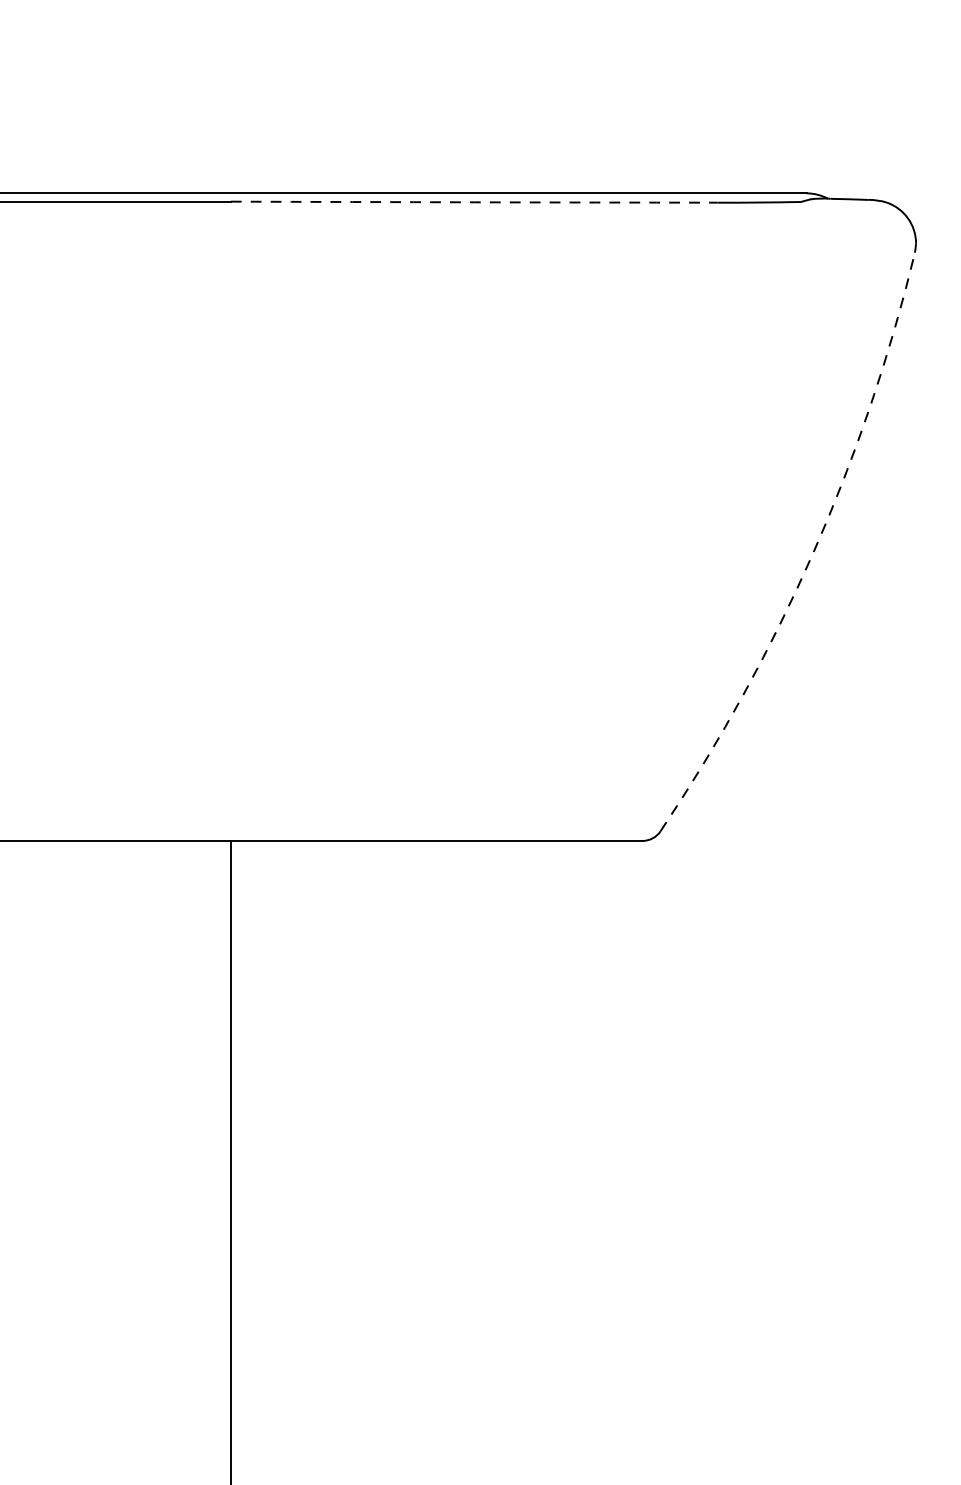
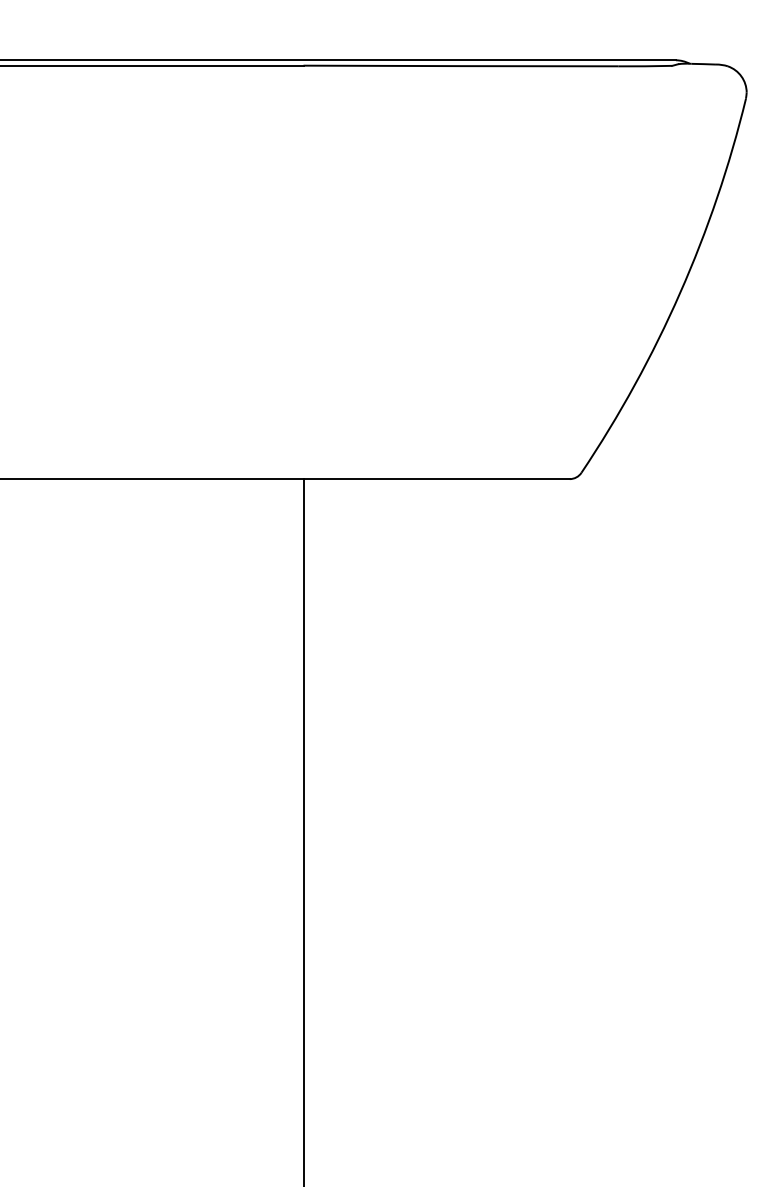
arc: (473, 202) -> (460, 66), dashed -> solid
arc: (813, 553) -> (680, 293), dashed -> solid

